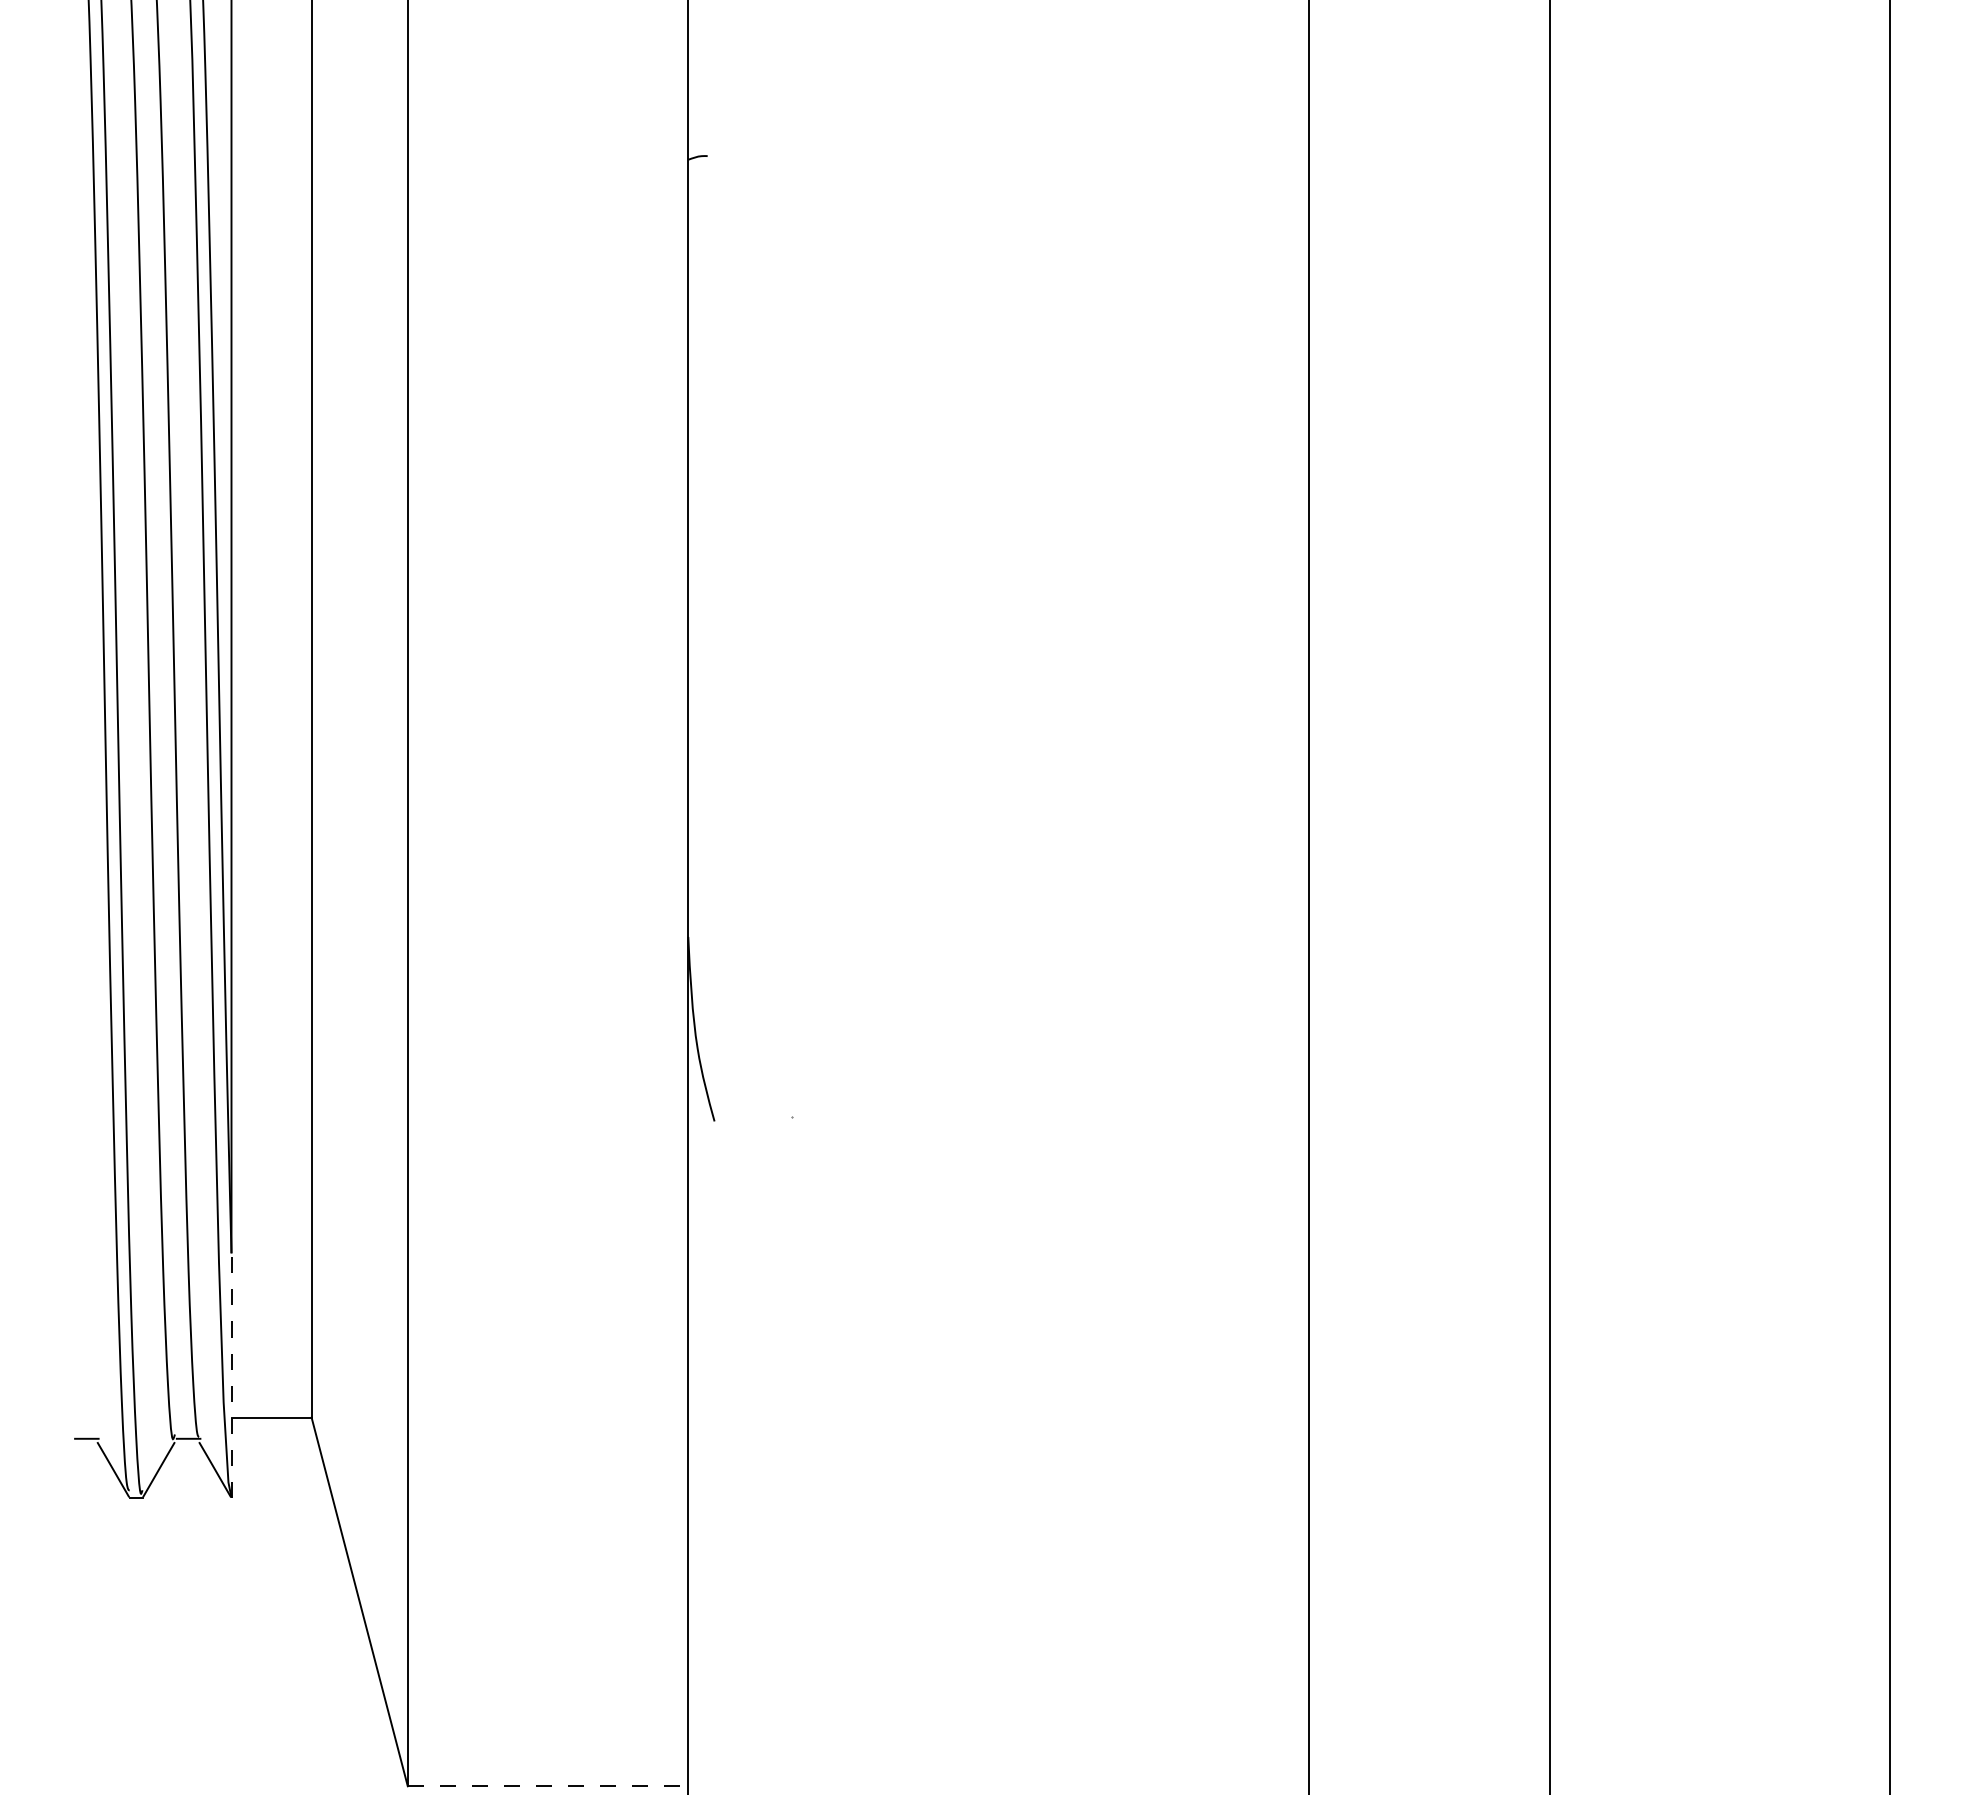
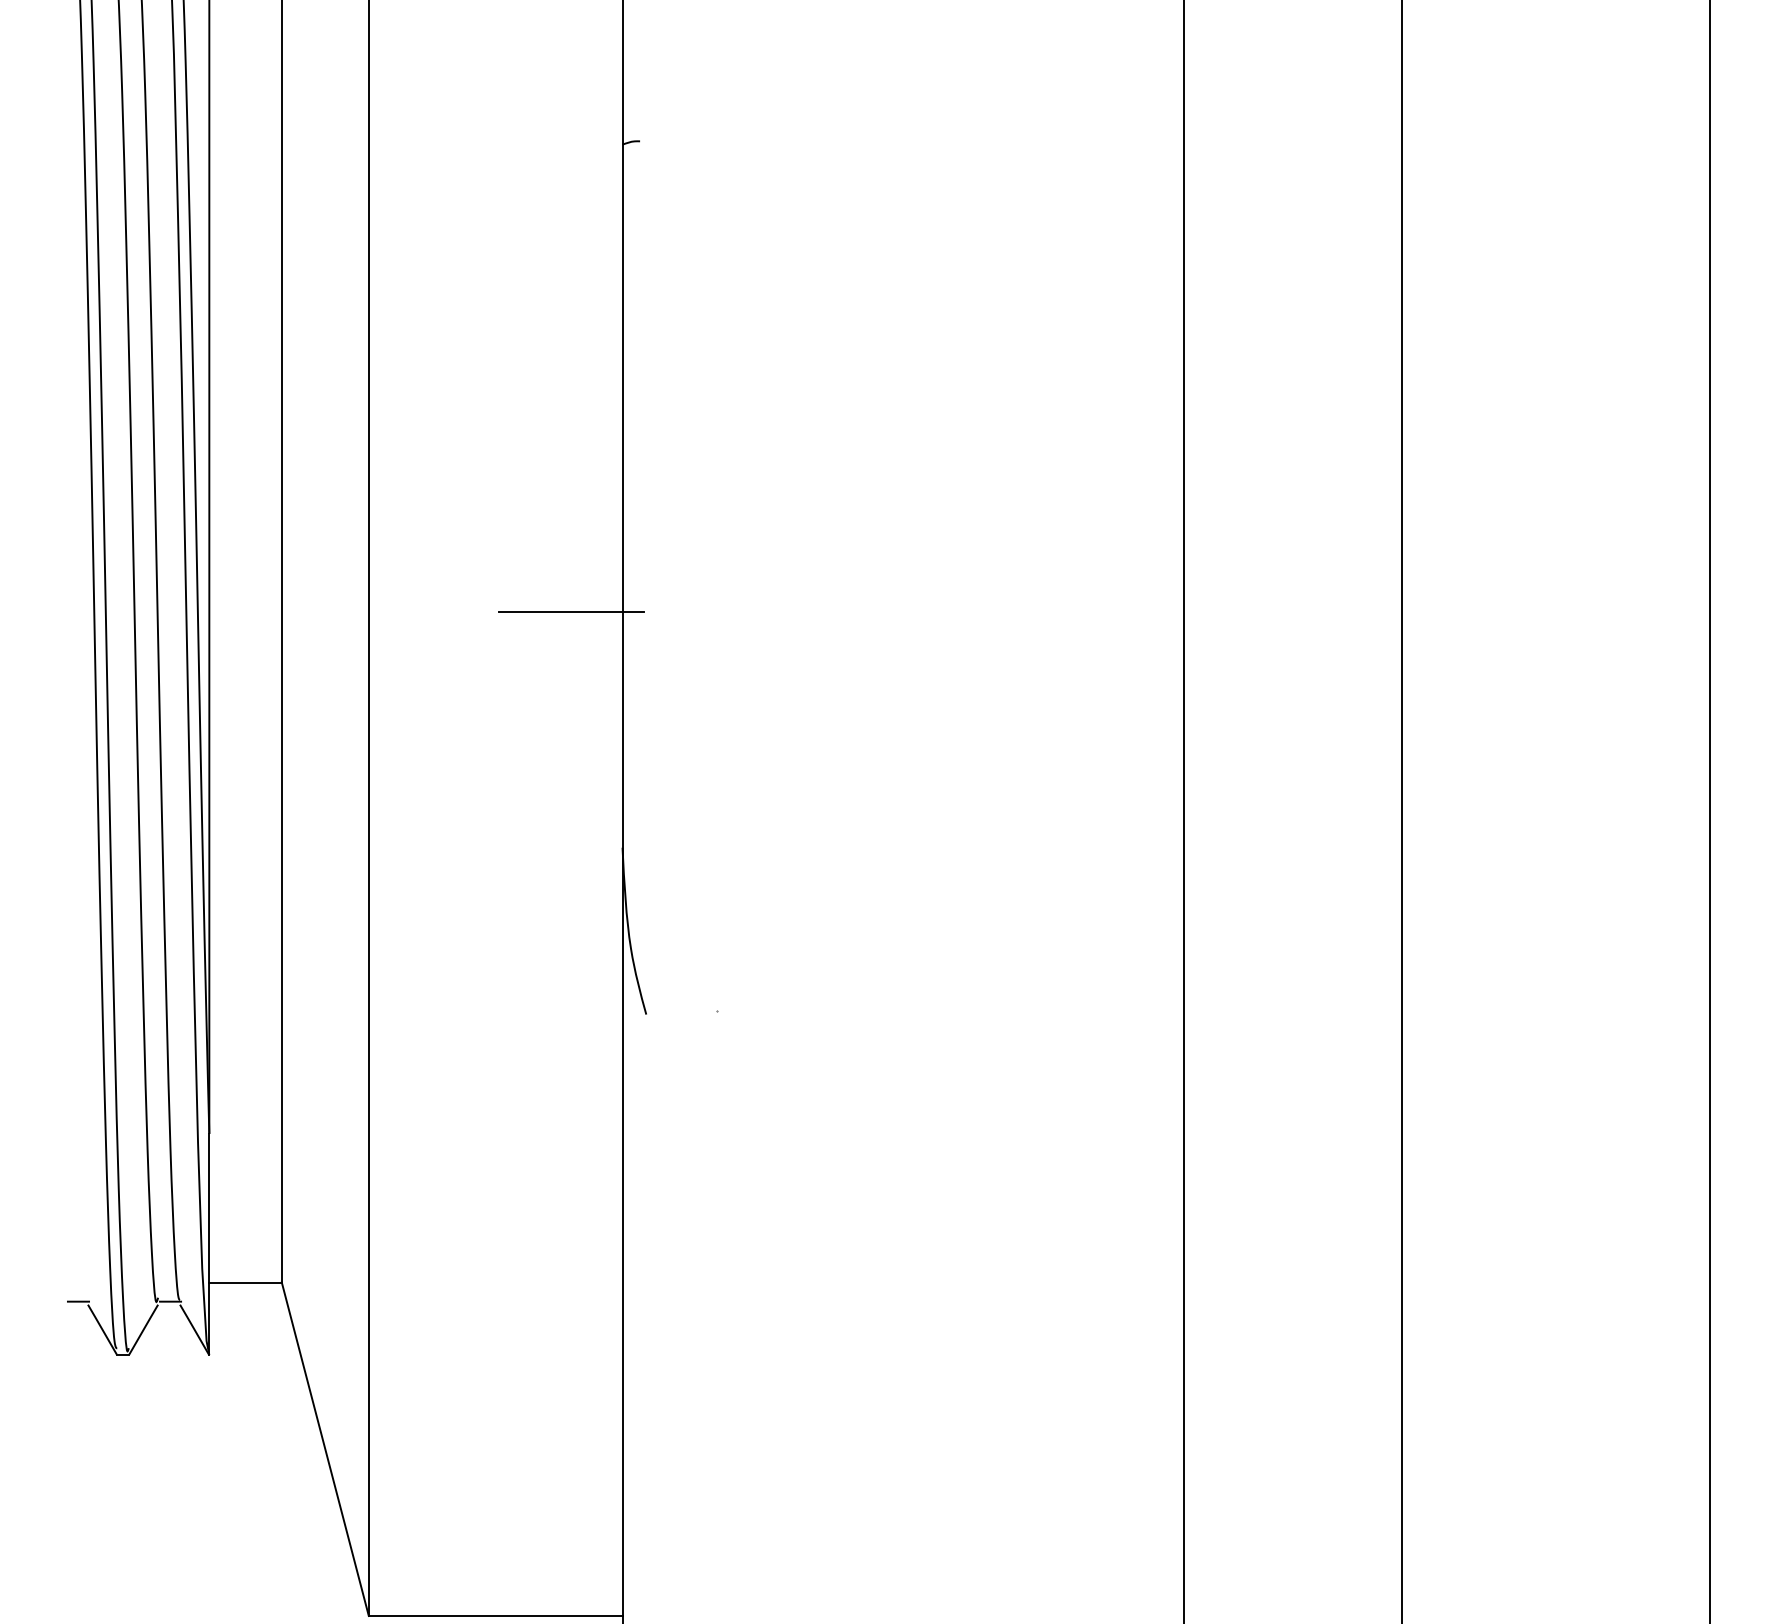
line: (632, 676) -> (572, 612), added
line: (231, 1375) -> (209, 1244), dashed -> solid
line: (548, 1786) -> (496, 1616), dashed -> solid

